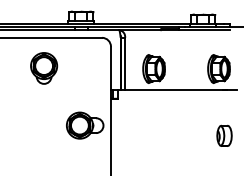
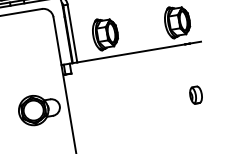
part: (224, 135) -> (195, 94), size x0.71

